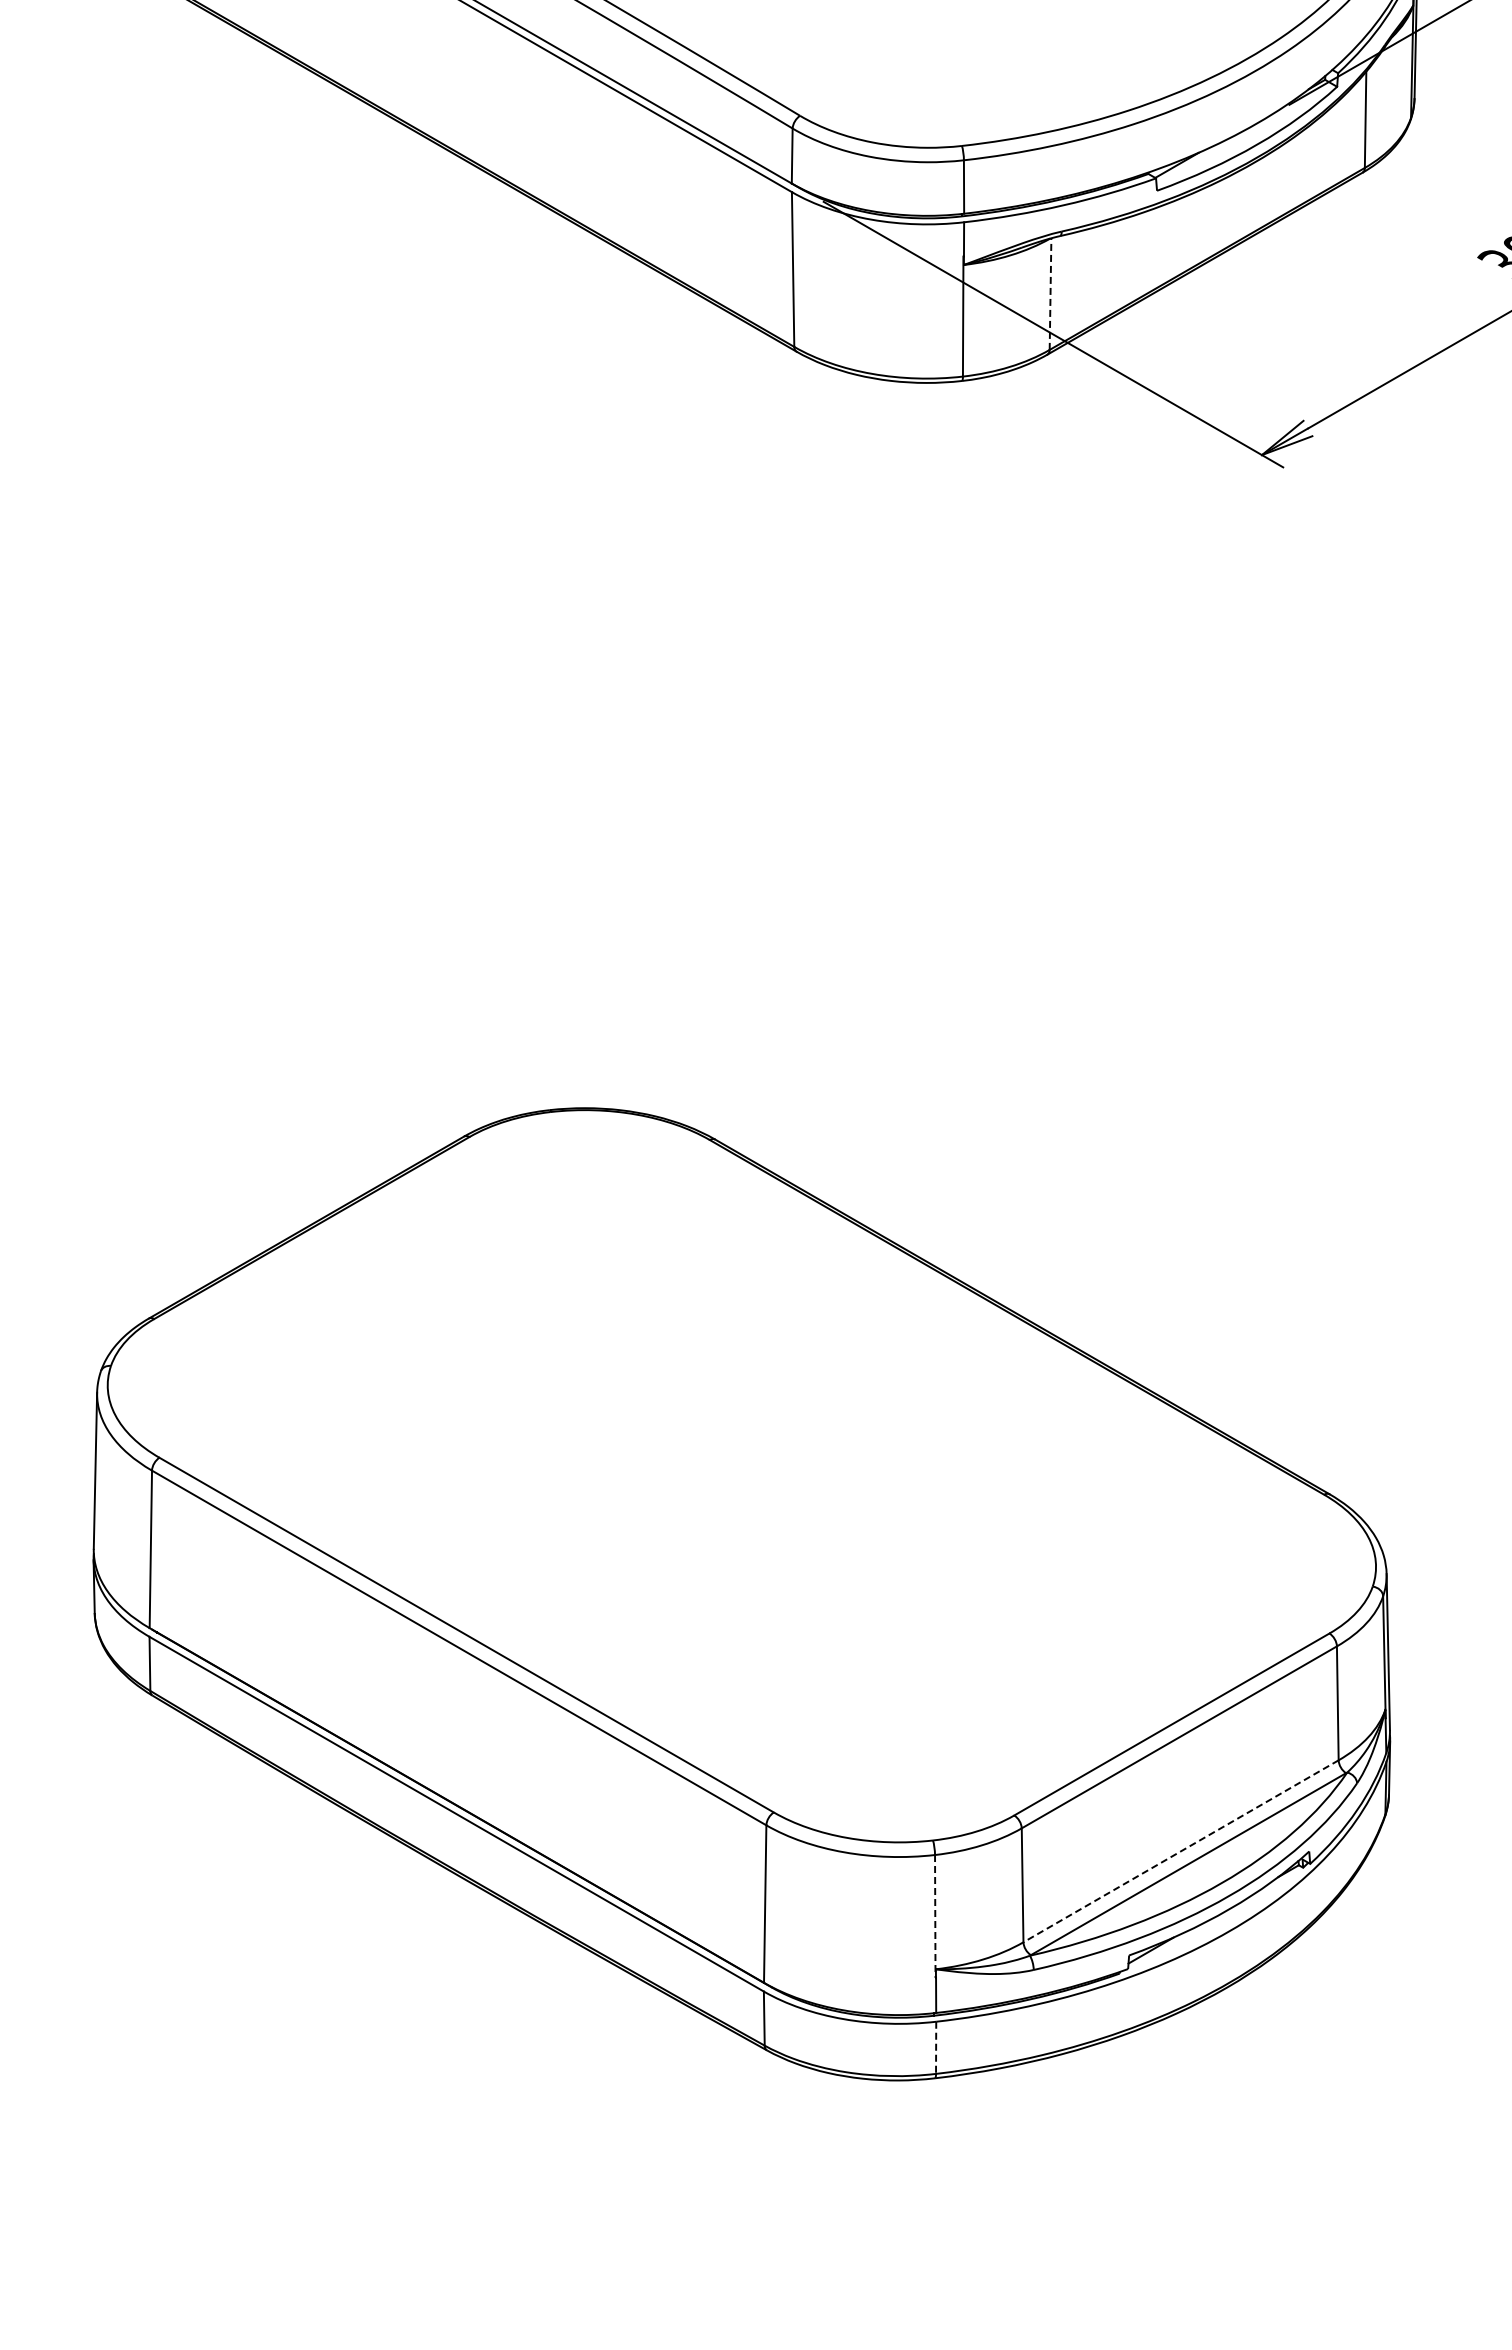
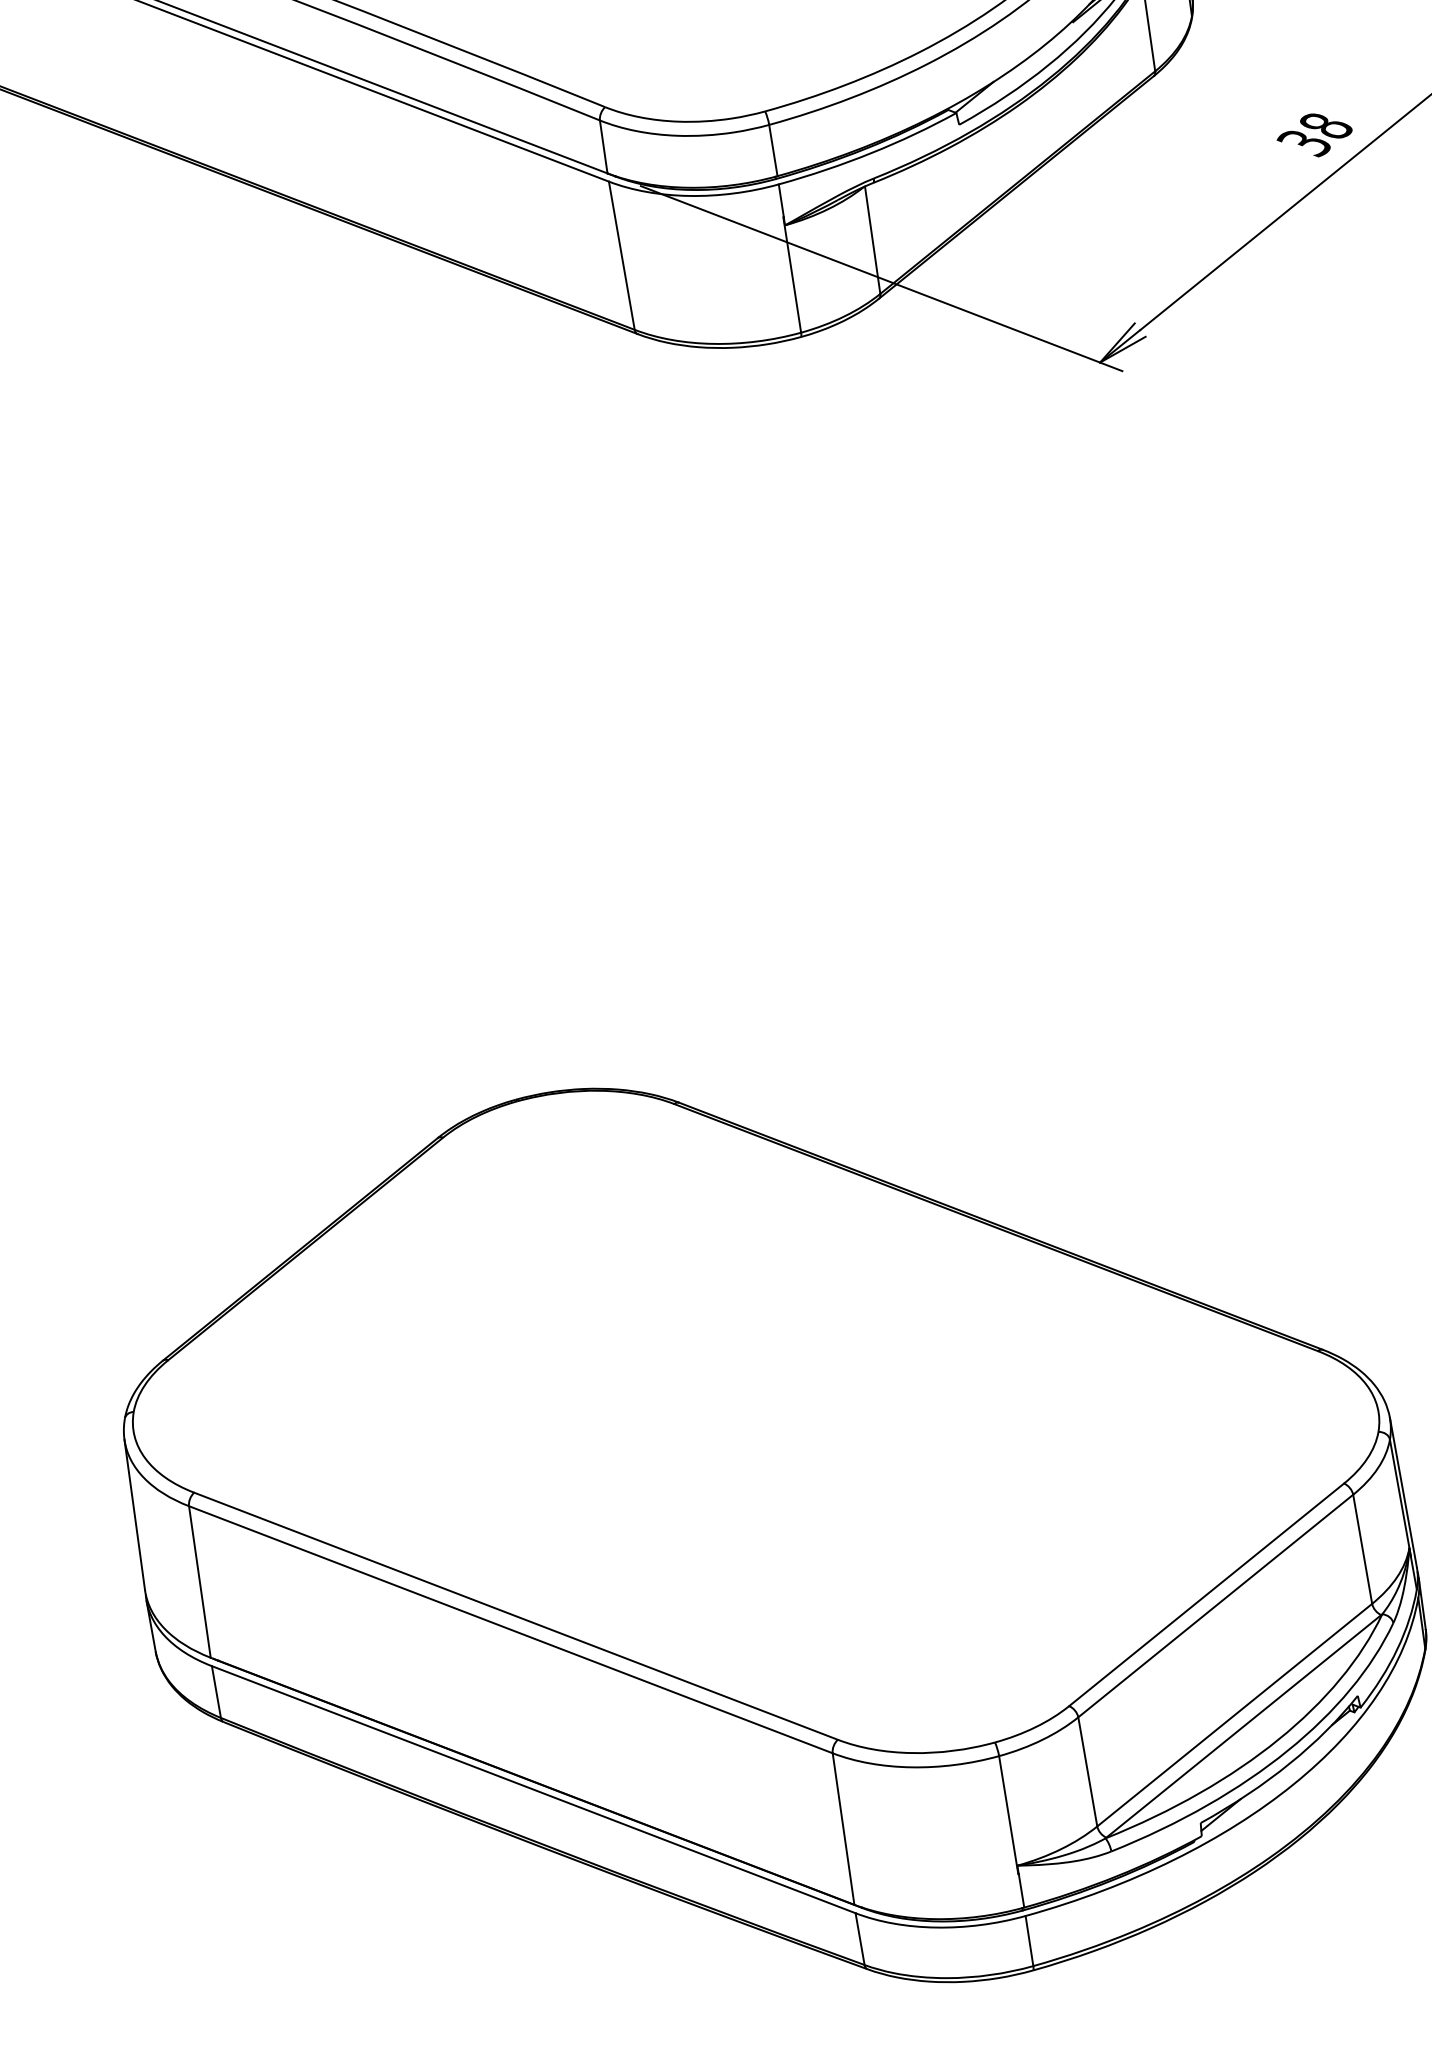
line: (1050, 294) -> (872, 240), dashed -> solid
line: (1181, 1851) -> (1235, 1715), dashed -> solid
line: (935, 1916) -> (1008, 1815), dashed -> solid
line: (936, 2048) -> (1029, 1941), dashed -> solid

